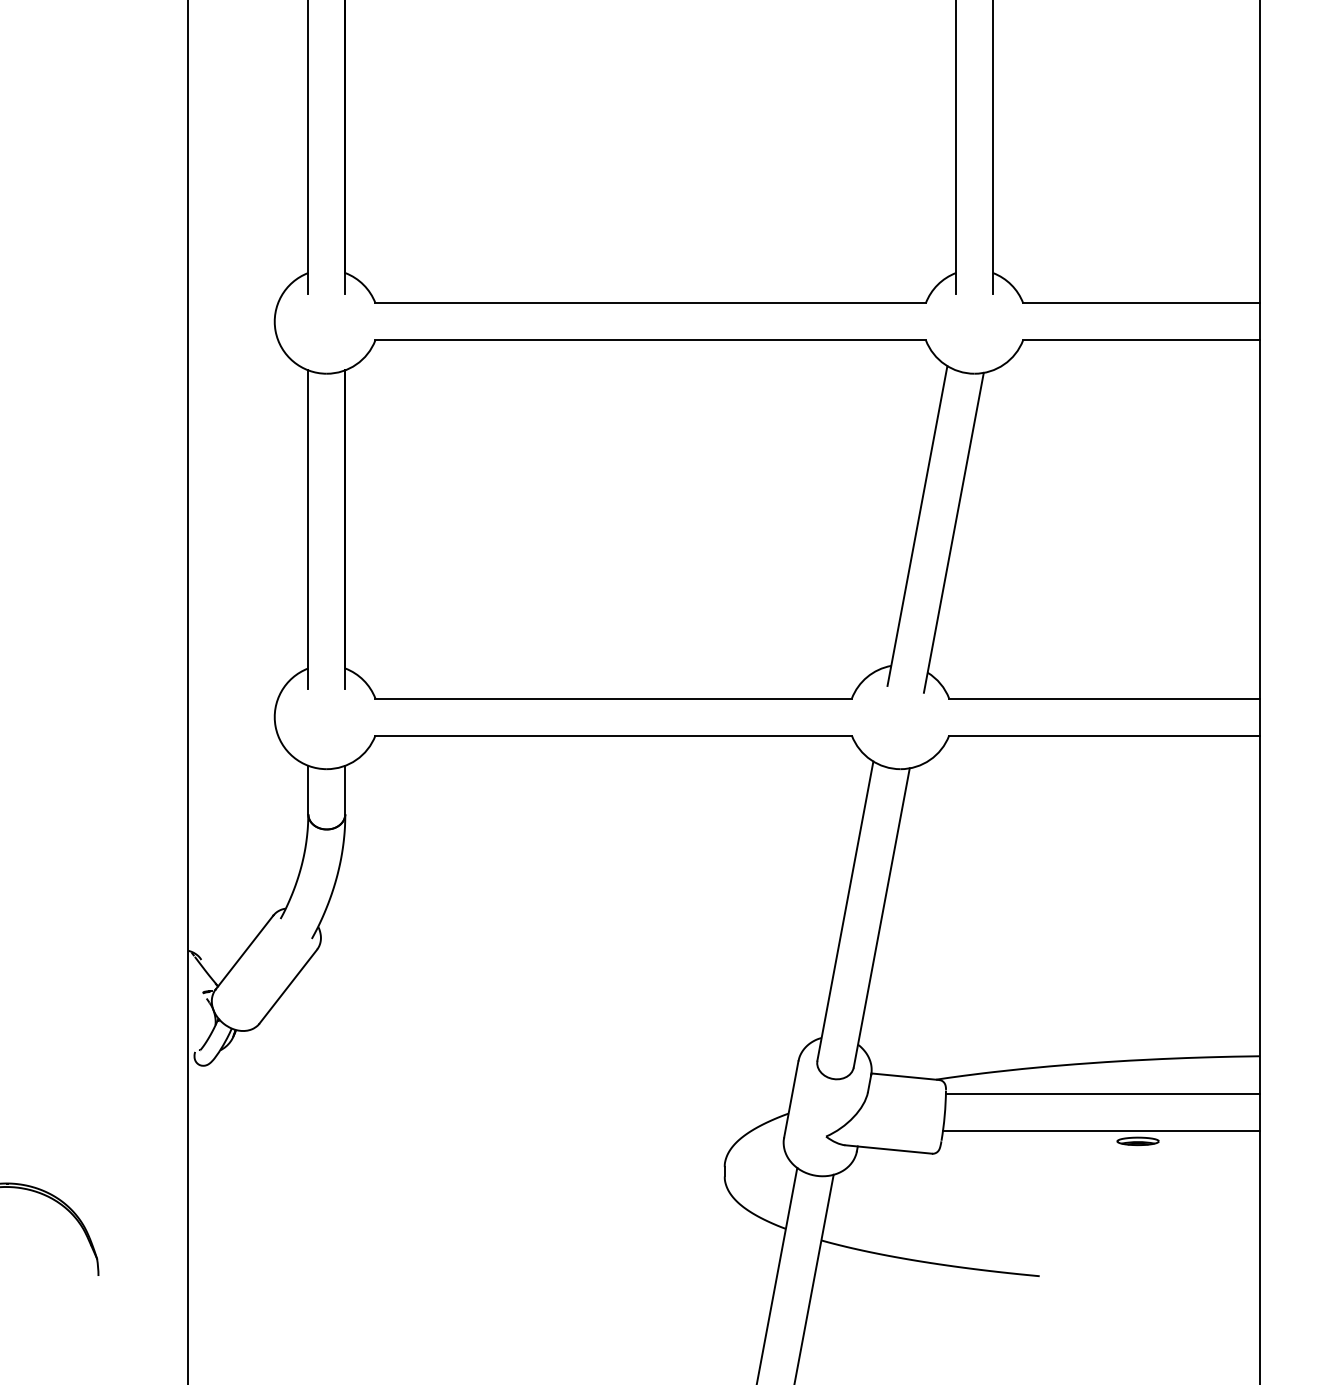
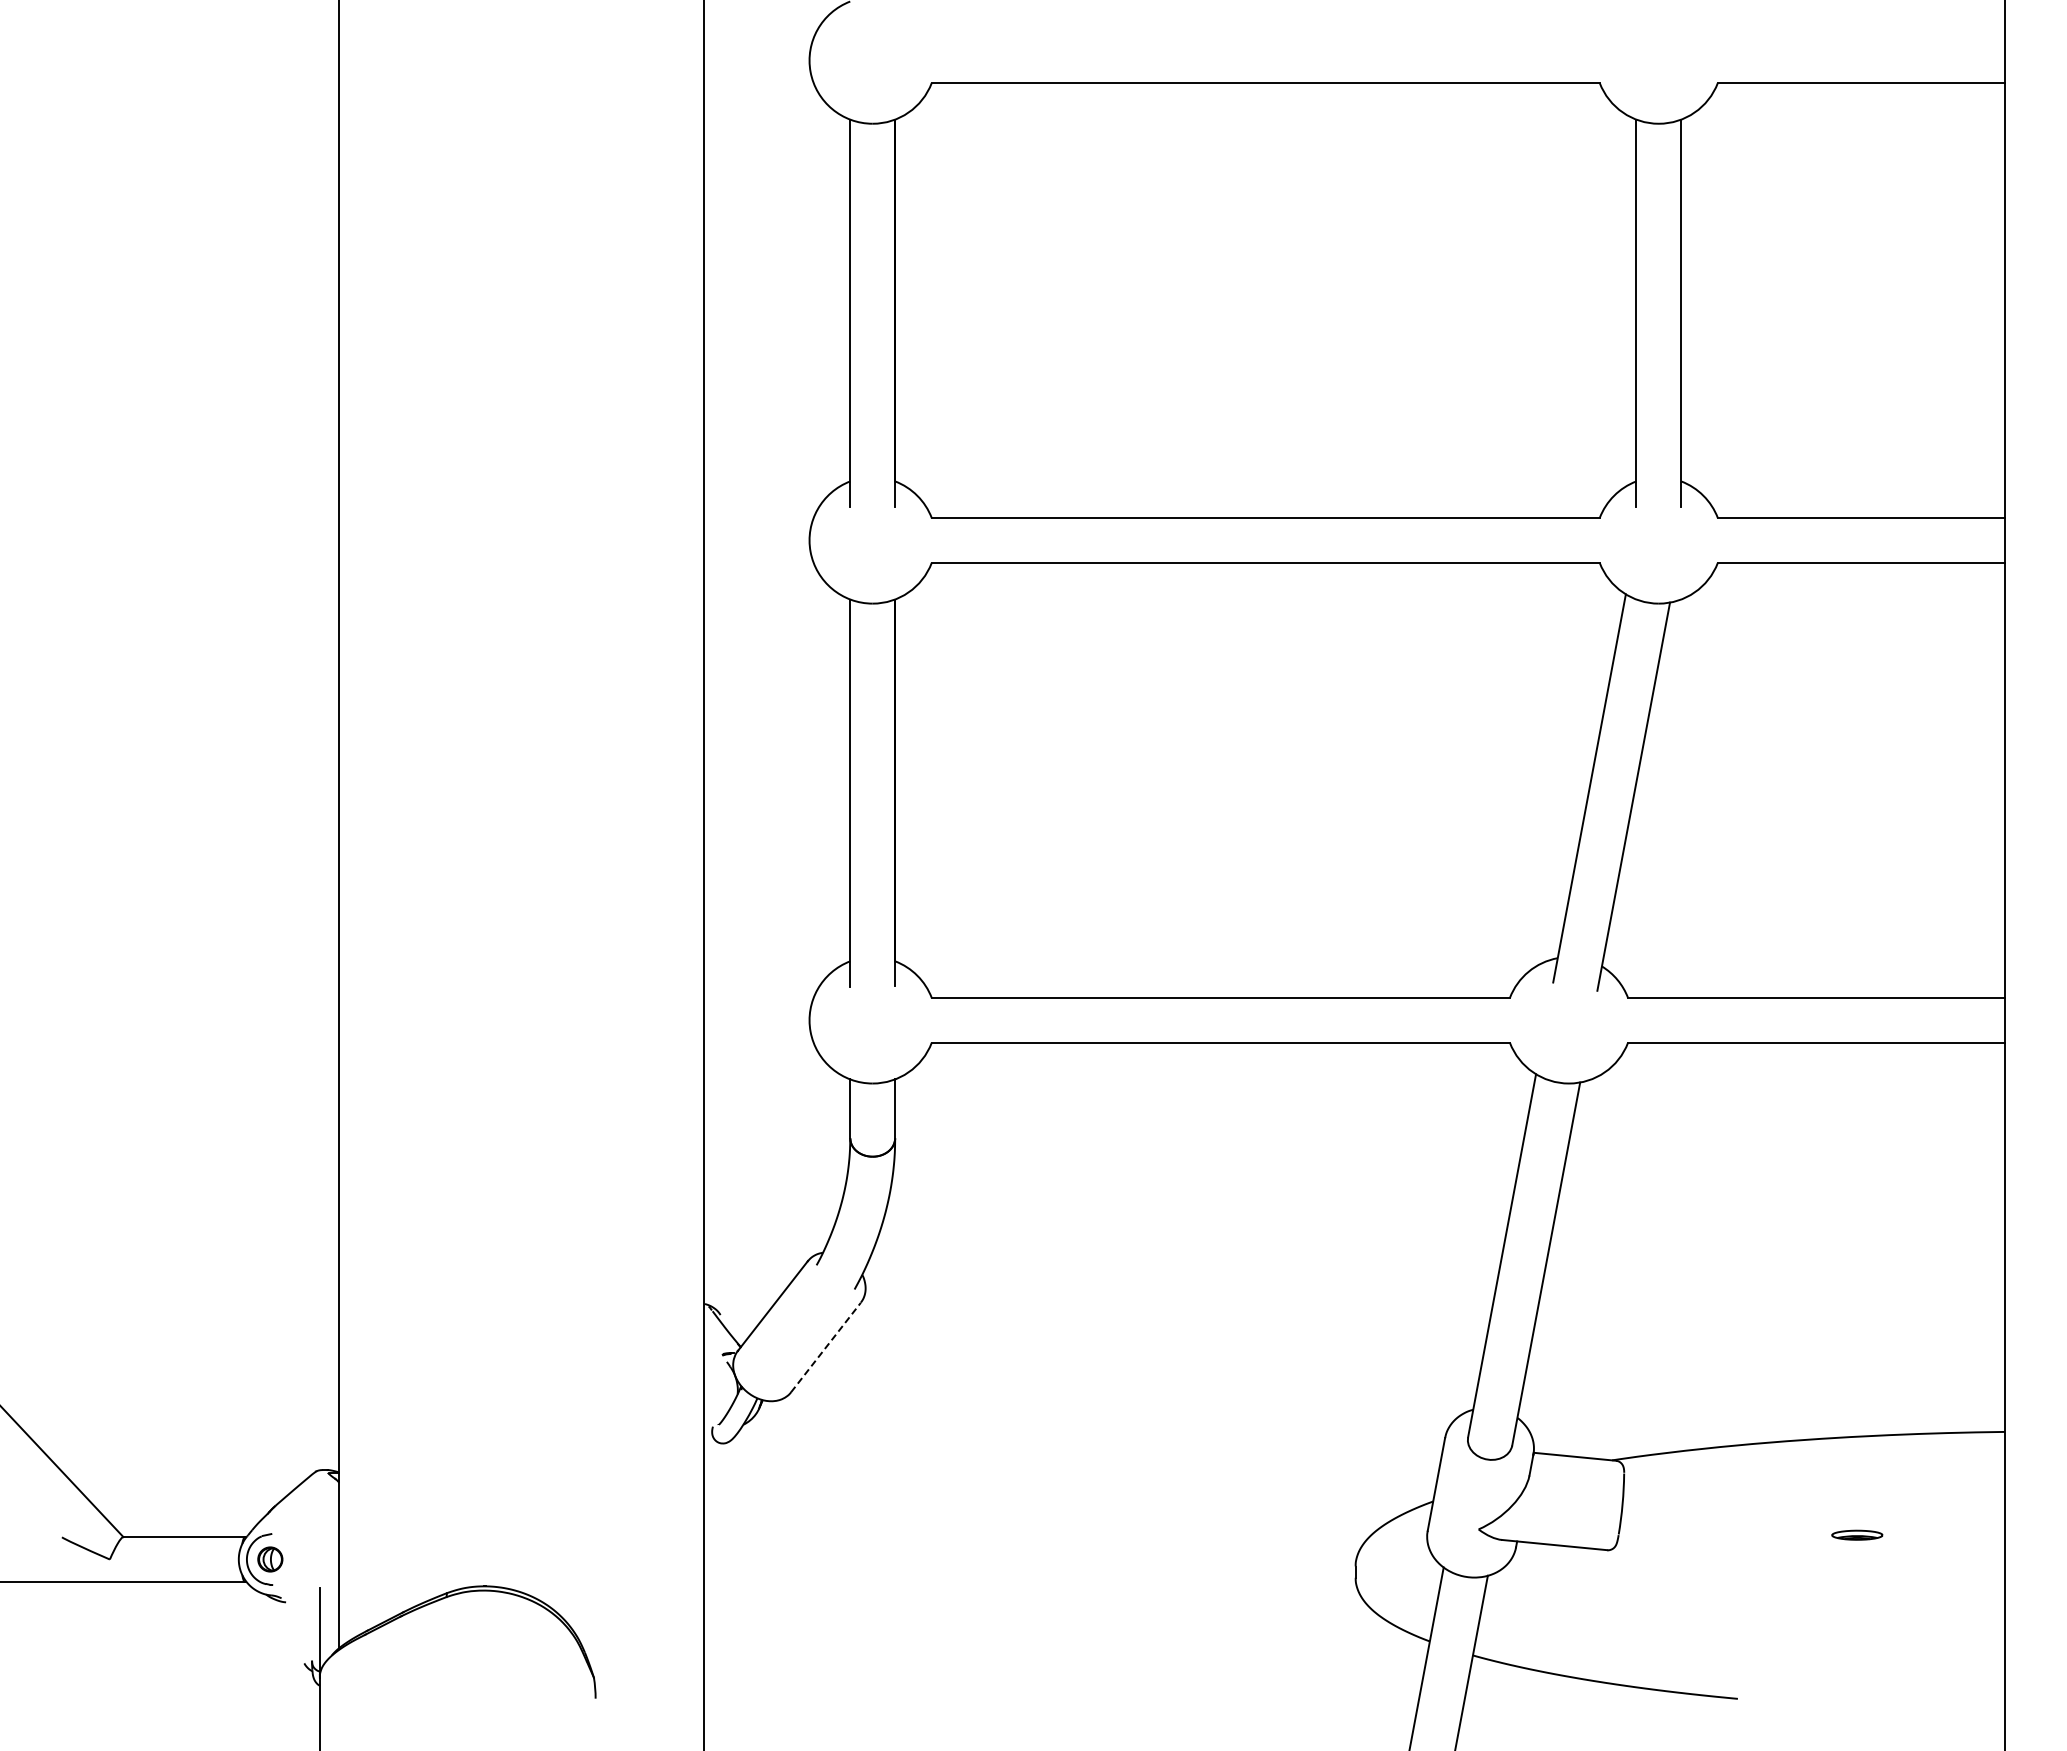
line: (287, 986) -> (825, 1347), solid -> dashed
line: (1102, 1094) -> (1814, 1478), removed
line: (1101, 1131) -> (1812, 1523), removed

